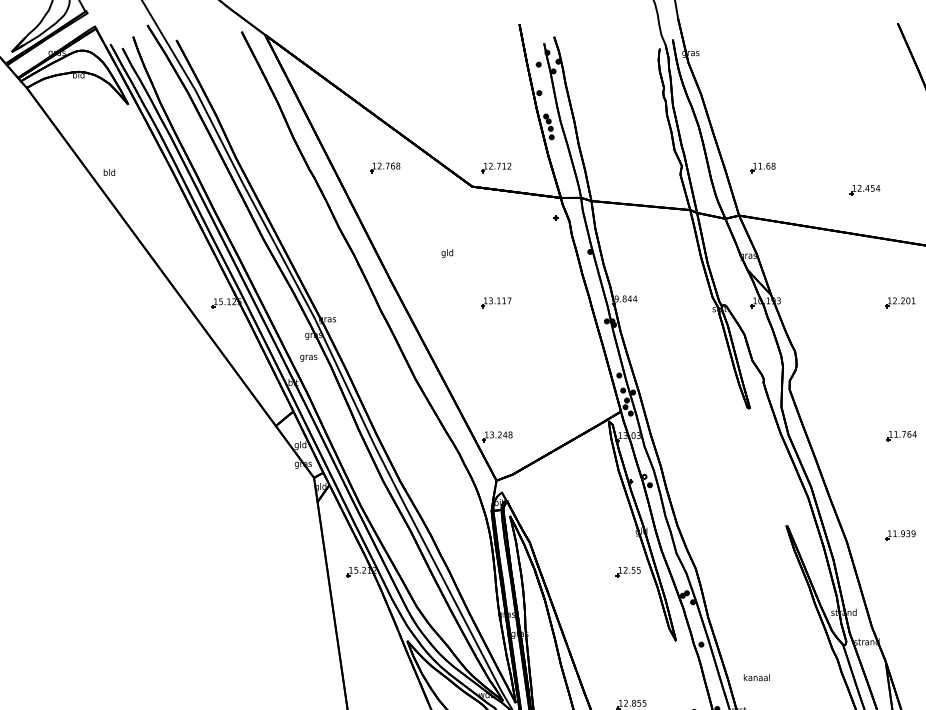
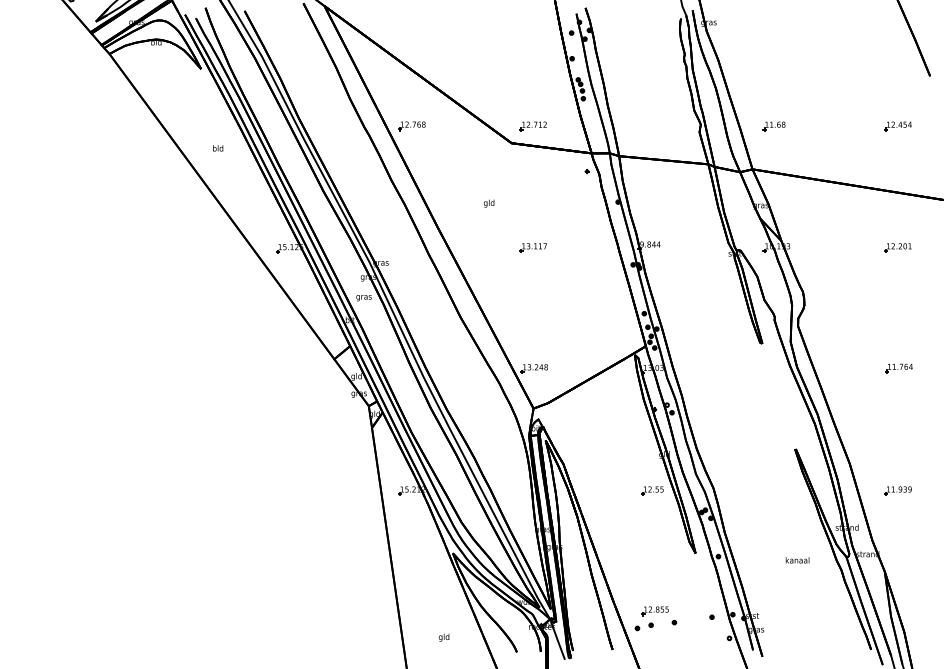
part: (384, 168) -> (411, 126), moved
text: (109, 172) -> (218, 148), moved
part: (864, 190) -> (897, 126), moved
part: (899, 534) -> (897, 490), moved
text: (756, 677) -> (797, 560), moved

